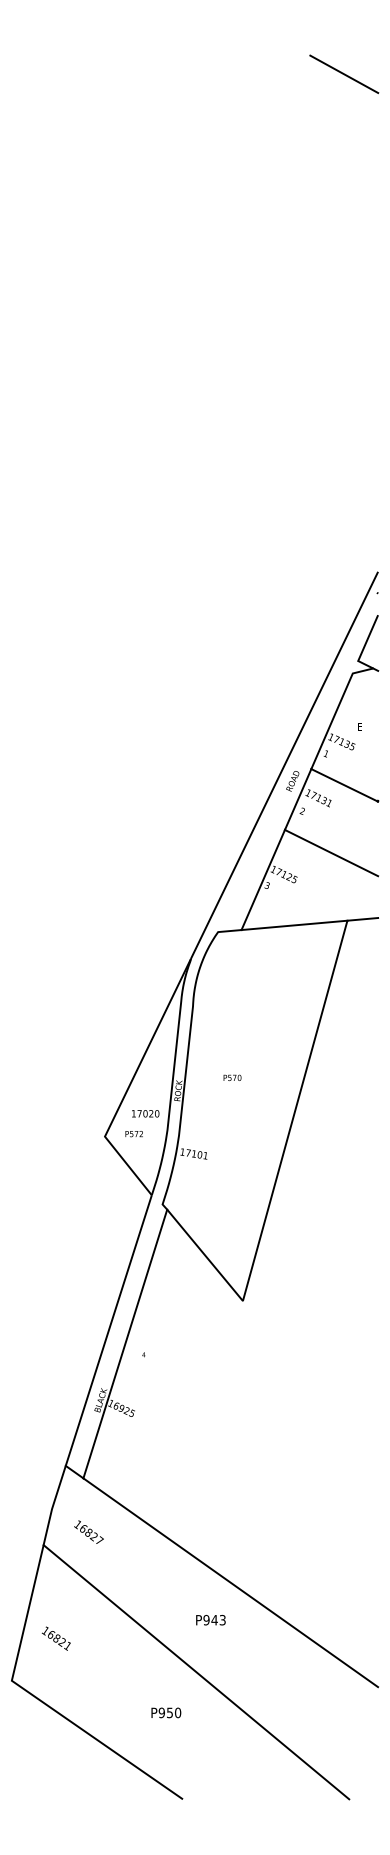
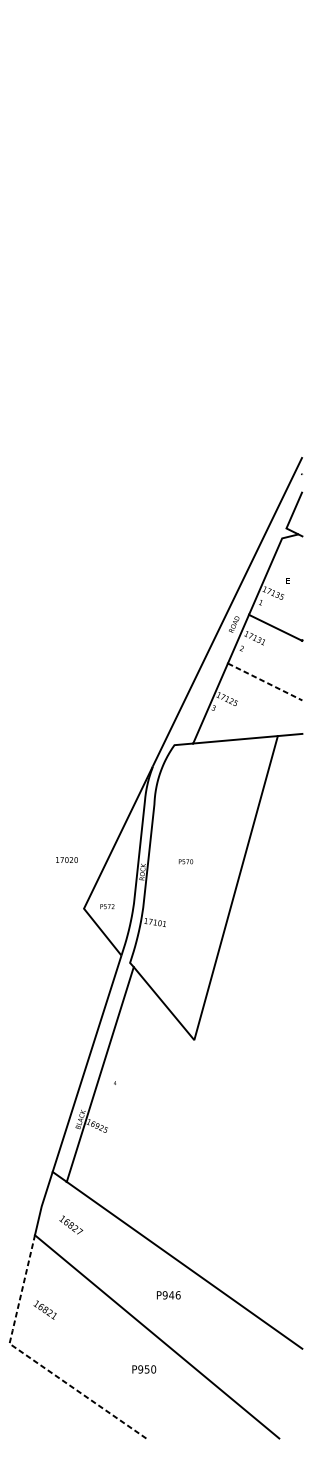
line: (344, 74) -> (275, 59), removed
line: (331, 853) -> (265, 682), solid -> dashed
text: (145, 1113) -> (66, 859), moved
text: (222, 1619) -> (177, 1294), P943 -> P946
line: (38, 1699) -> (30, 1358), solid -> dashed
text: (166, 1712) -> (144, 1369), moved

